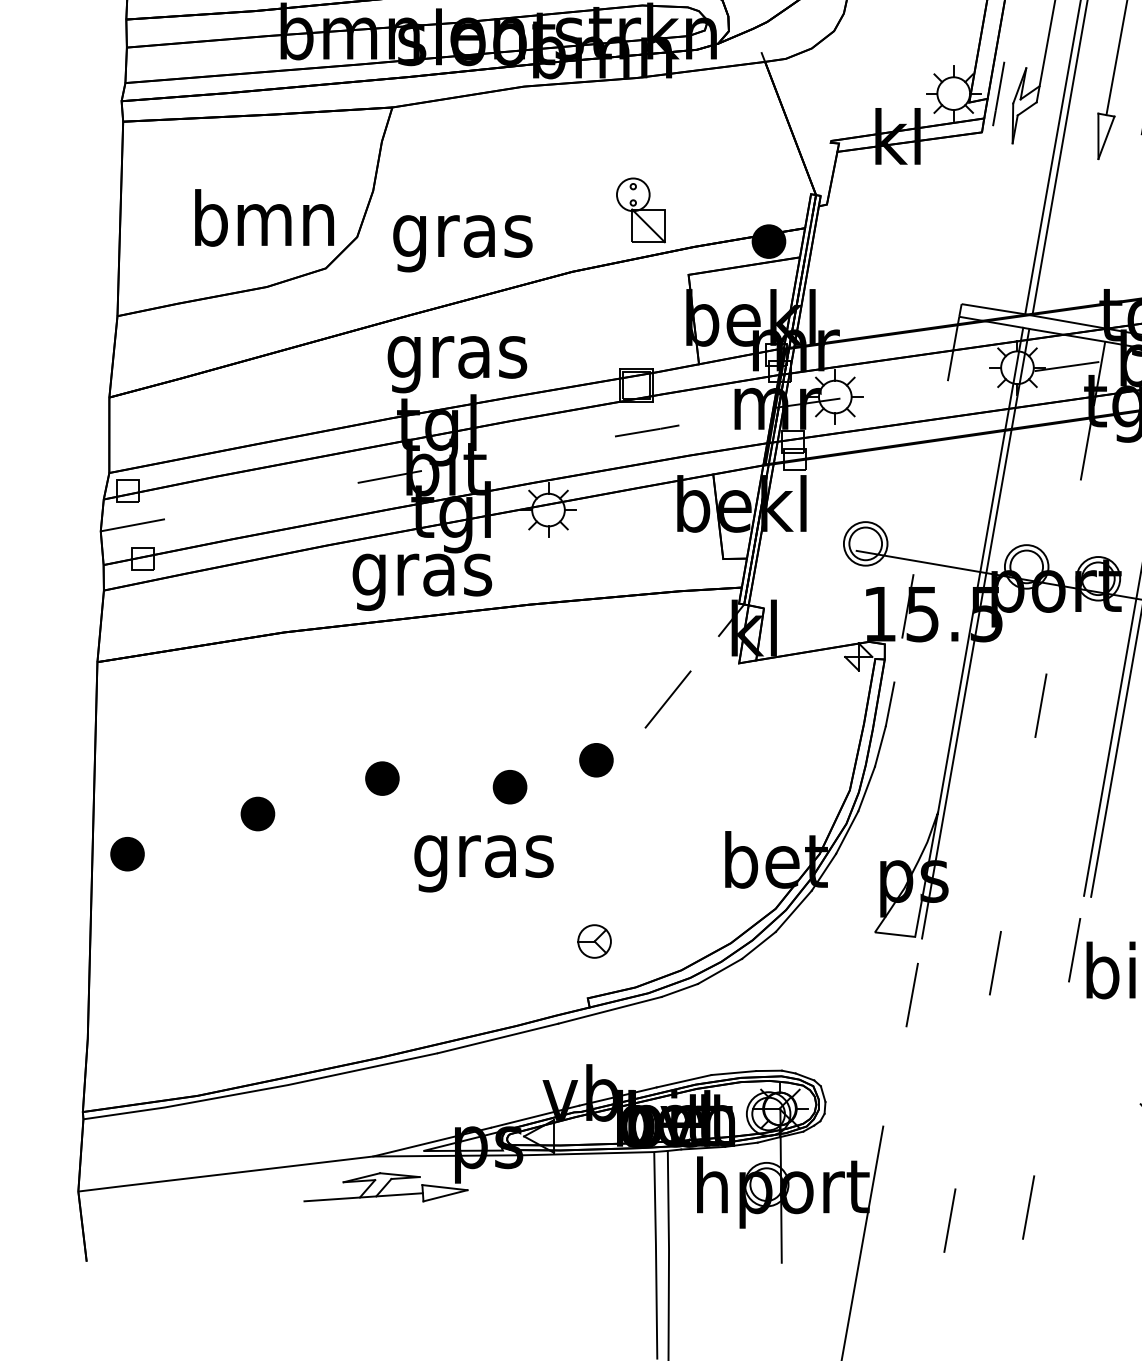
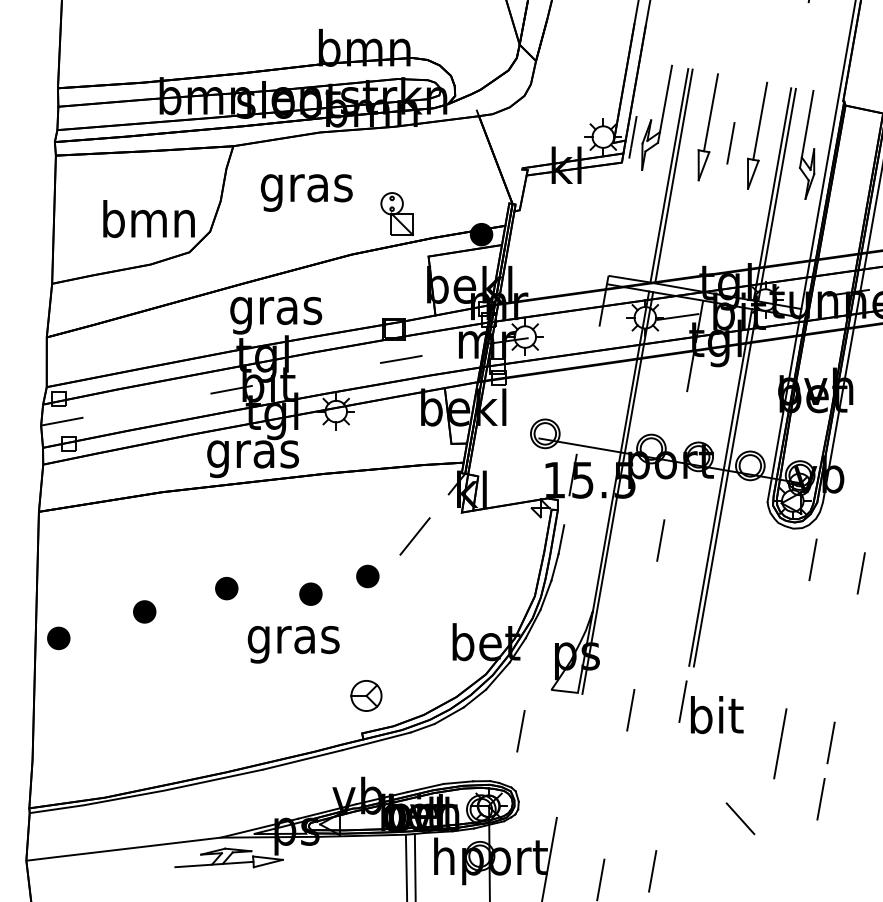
text: (462, 242) -> (306, 192), moved
part: (594, 940) -> (366, 695), size x1.4
line: (911, 995) -> (520, 731), moved

